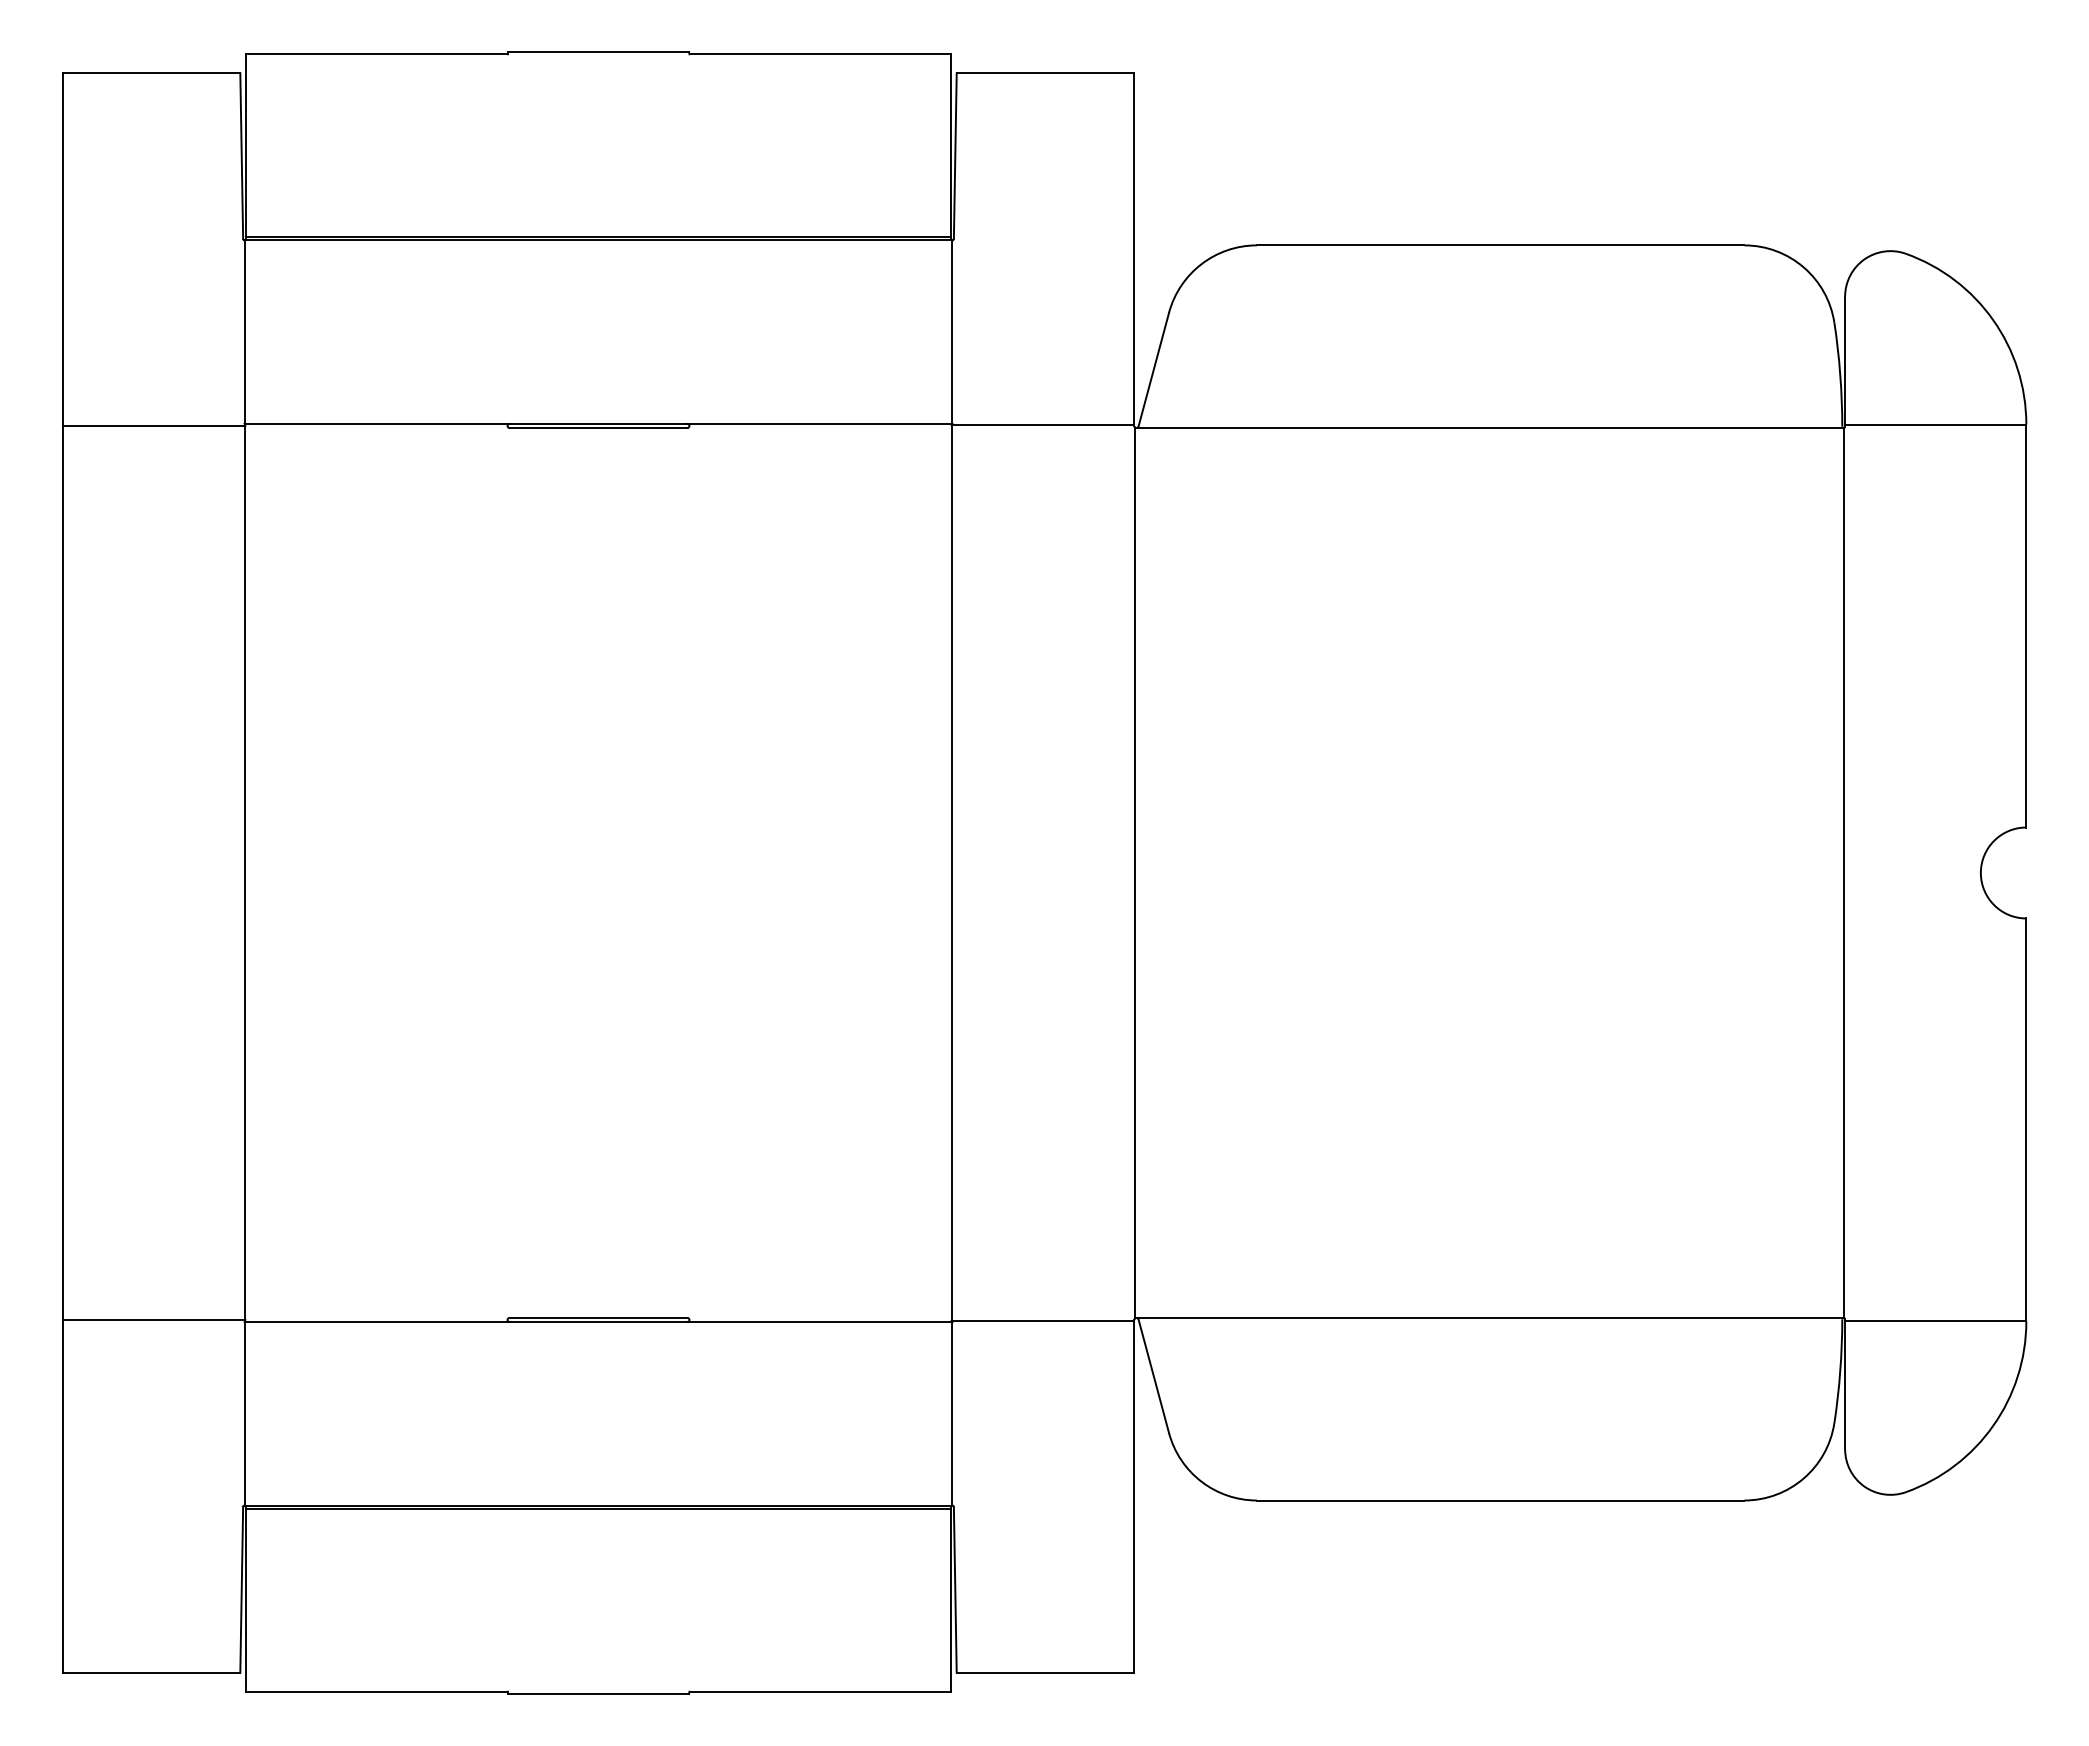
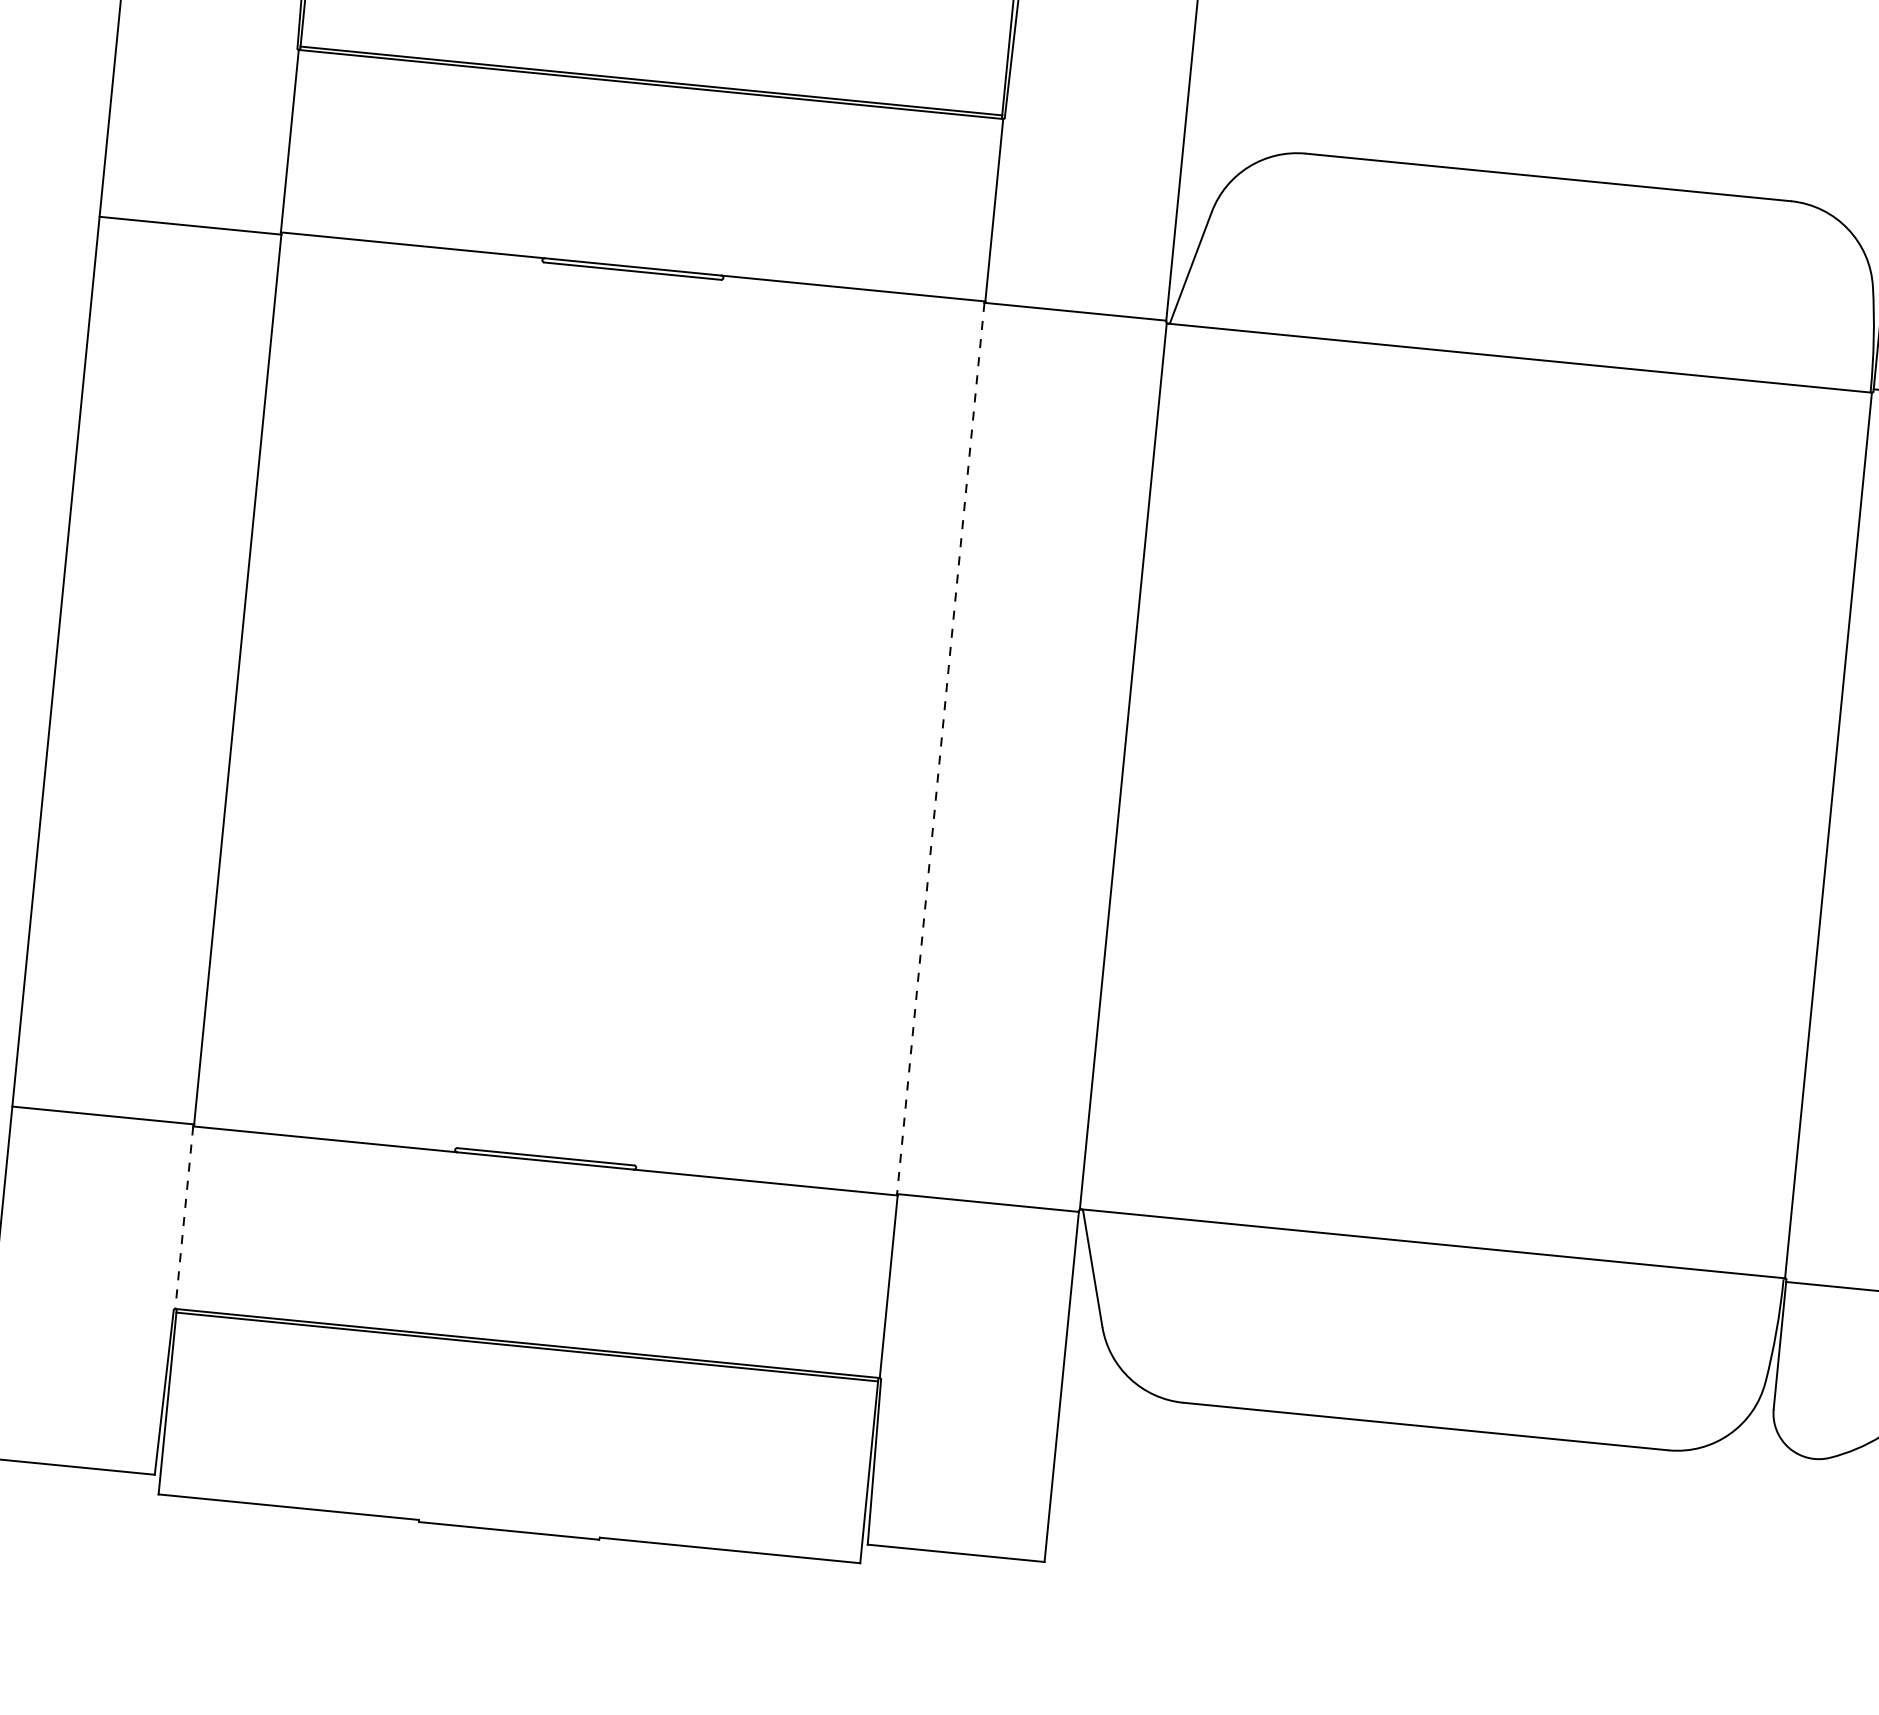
line: (951, 873) -> (940, 748), solid -> dashed
line: (244, 1413) -> (184, 1217), solid -> dashed

